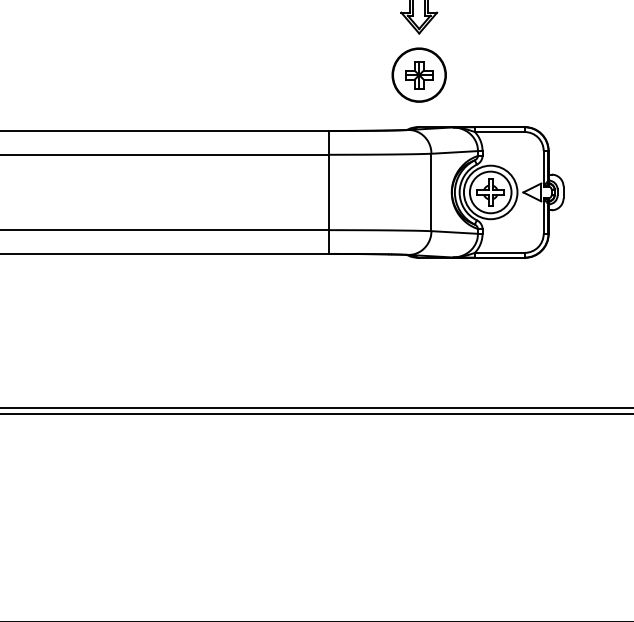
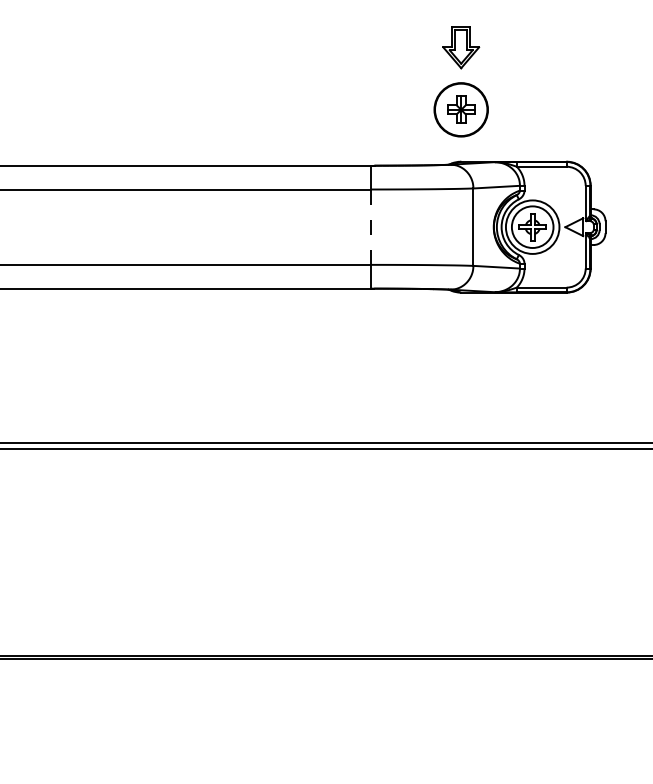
line: (329, 192) -> (371, 227), solid -> dashed

